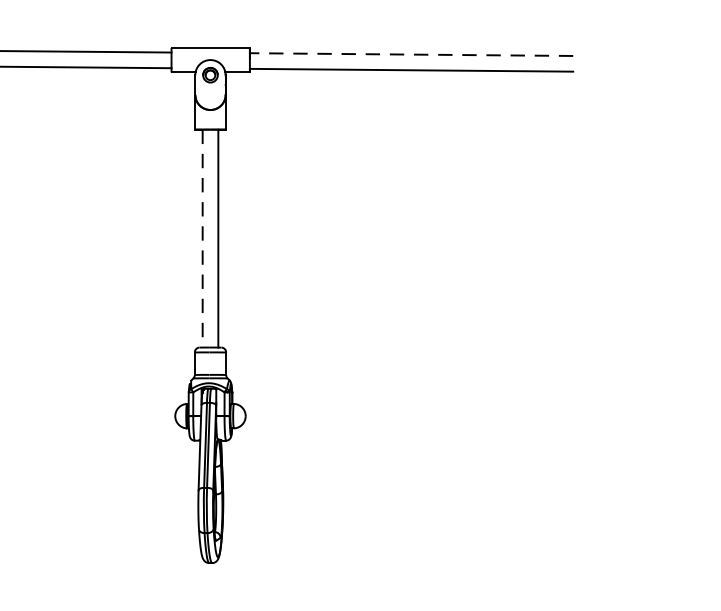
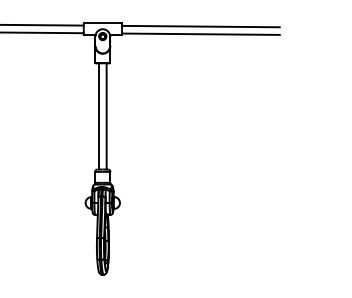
line: (410, 54) -> (200, 26), dashed -> solid
line: (201, 238) -> (98, 116), dashed -> solid

